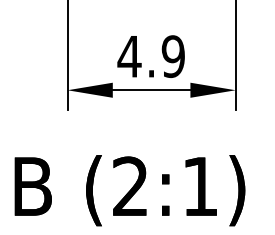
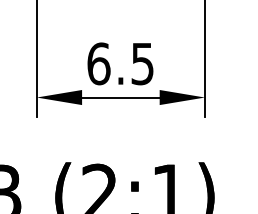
text: (150, 56) -> (119, 63), 4.9 -> 6.5

